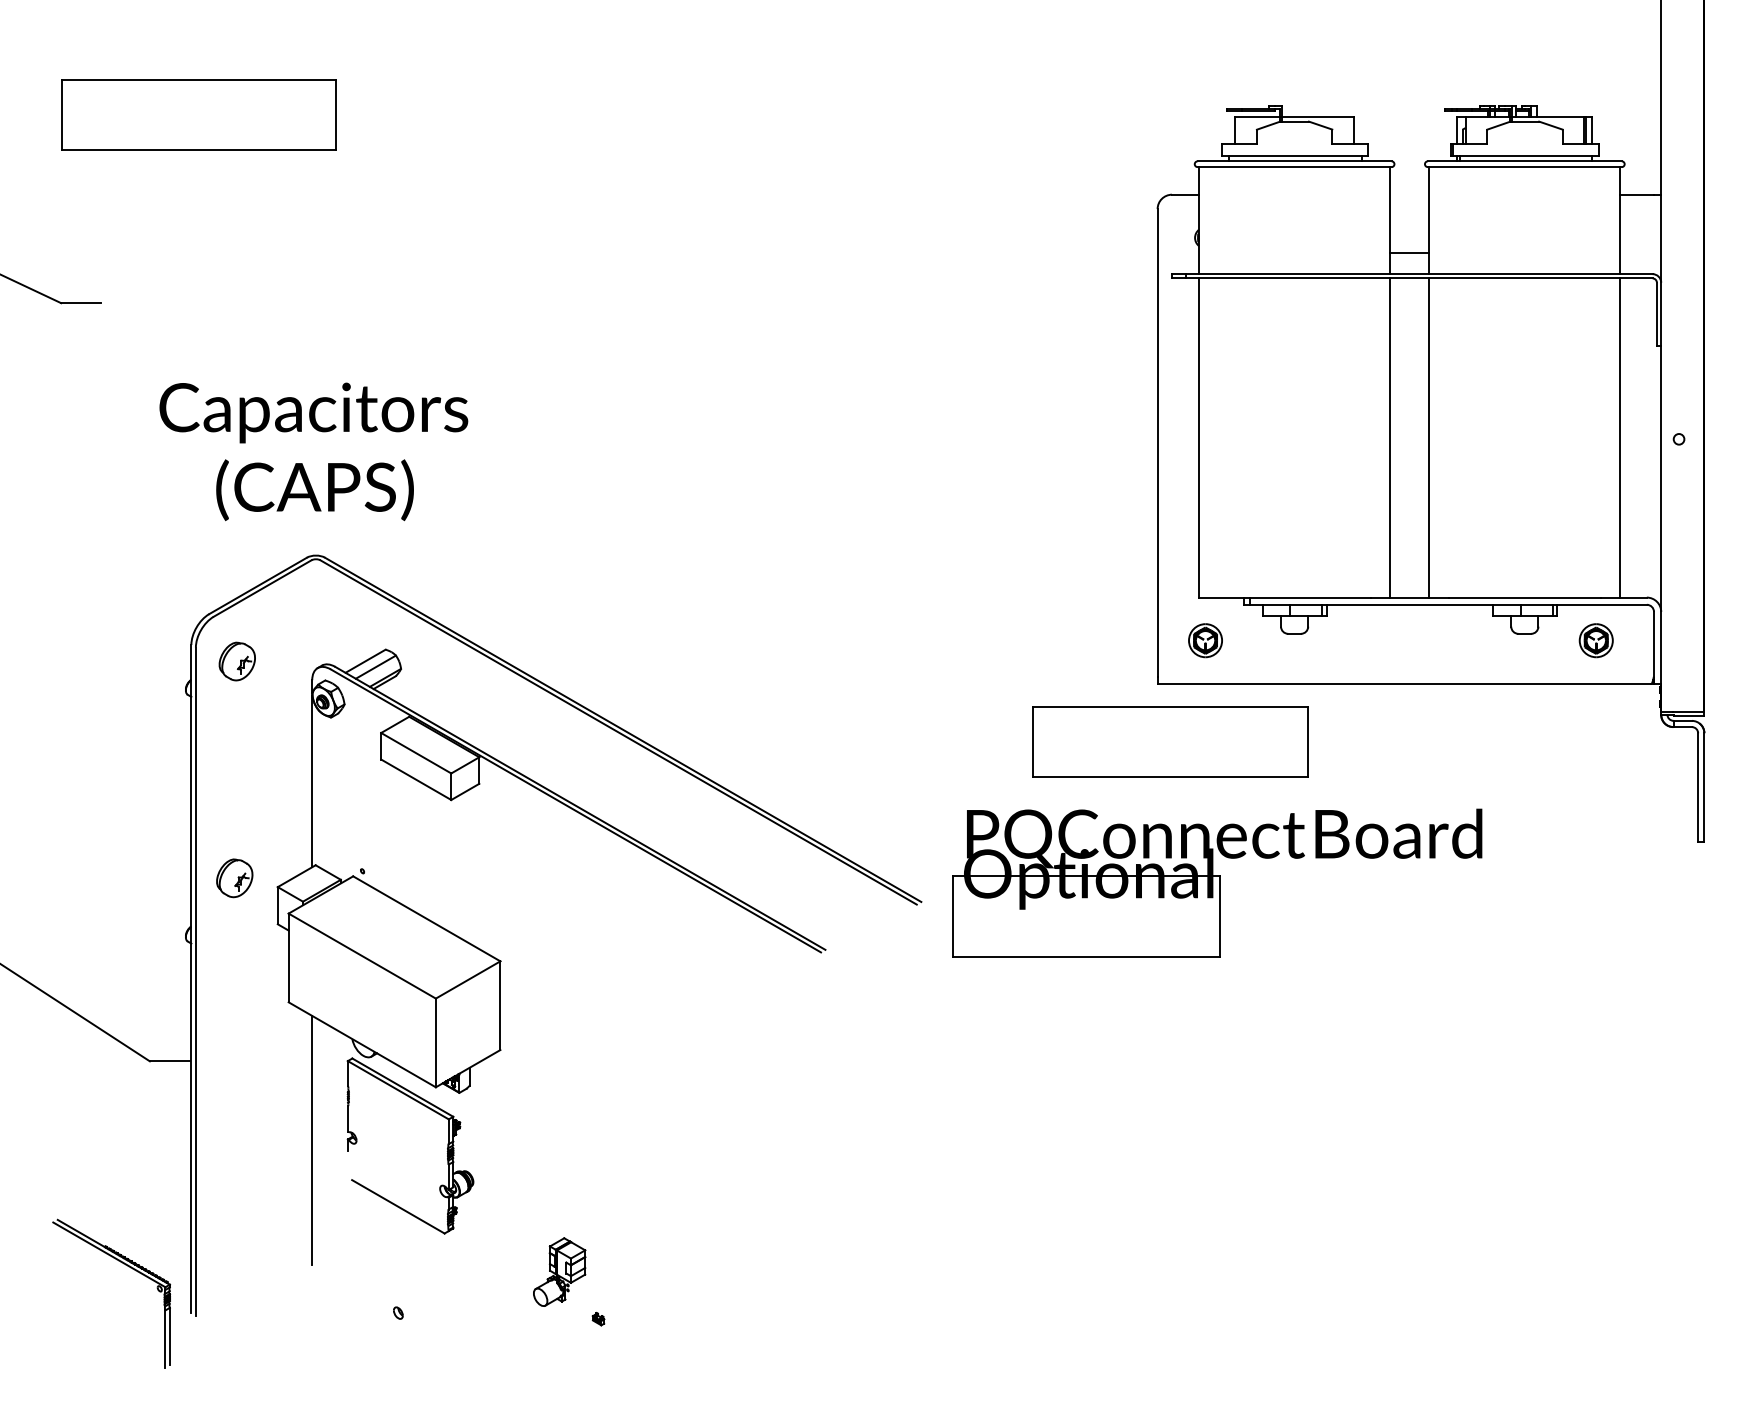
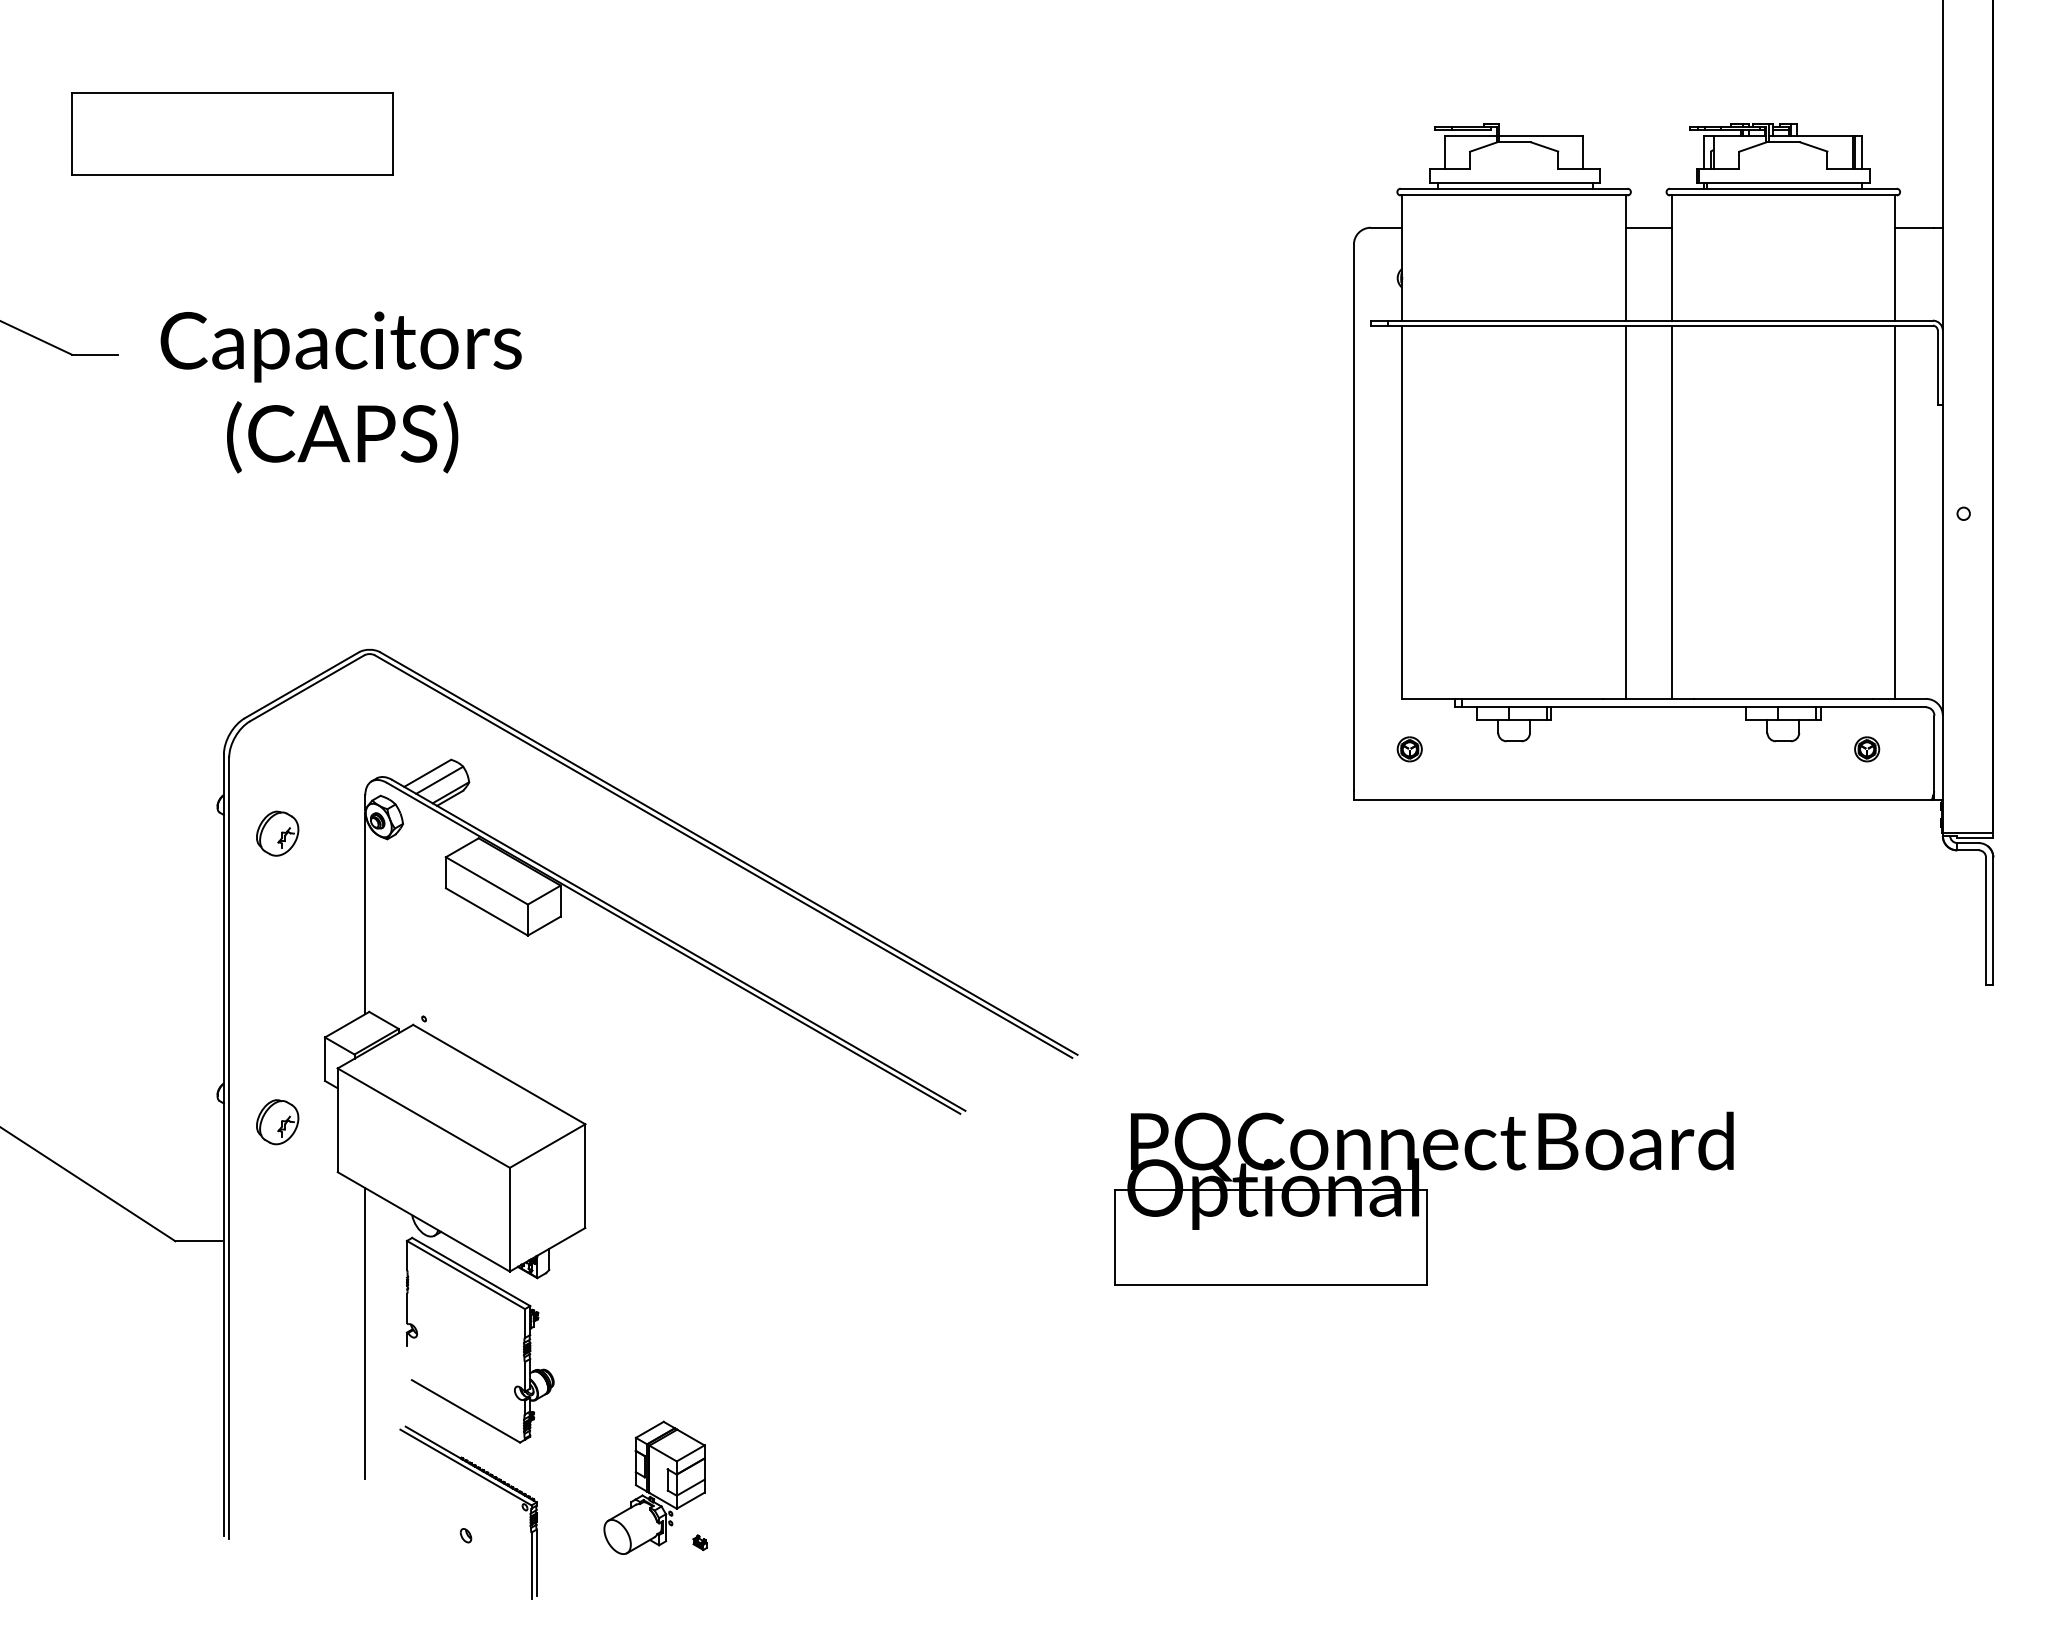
line: (1409, 252) -> (1648, 227), moved
text: (313, 451) -> (340, 392), moved
part: (1205, 640) -> (1409, 749), size x0.62
part: (1596, 640) -> (1867, 749), size x0.62
part: (237, 661) -> (277, 833), moved
part: (1170, 741) -> (1368, 867), removed
part: (234, 878) -> (277, 1122), moved
part: (1217, 882) -> (1423, 1198), moved
part: (129, 1267) -> (489, 1482), moved
part: (559, 1271) -> (654, 1487), size x1.67

